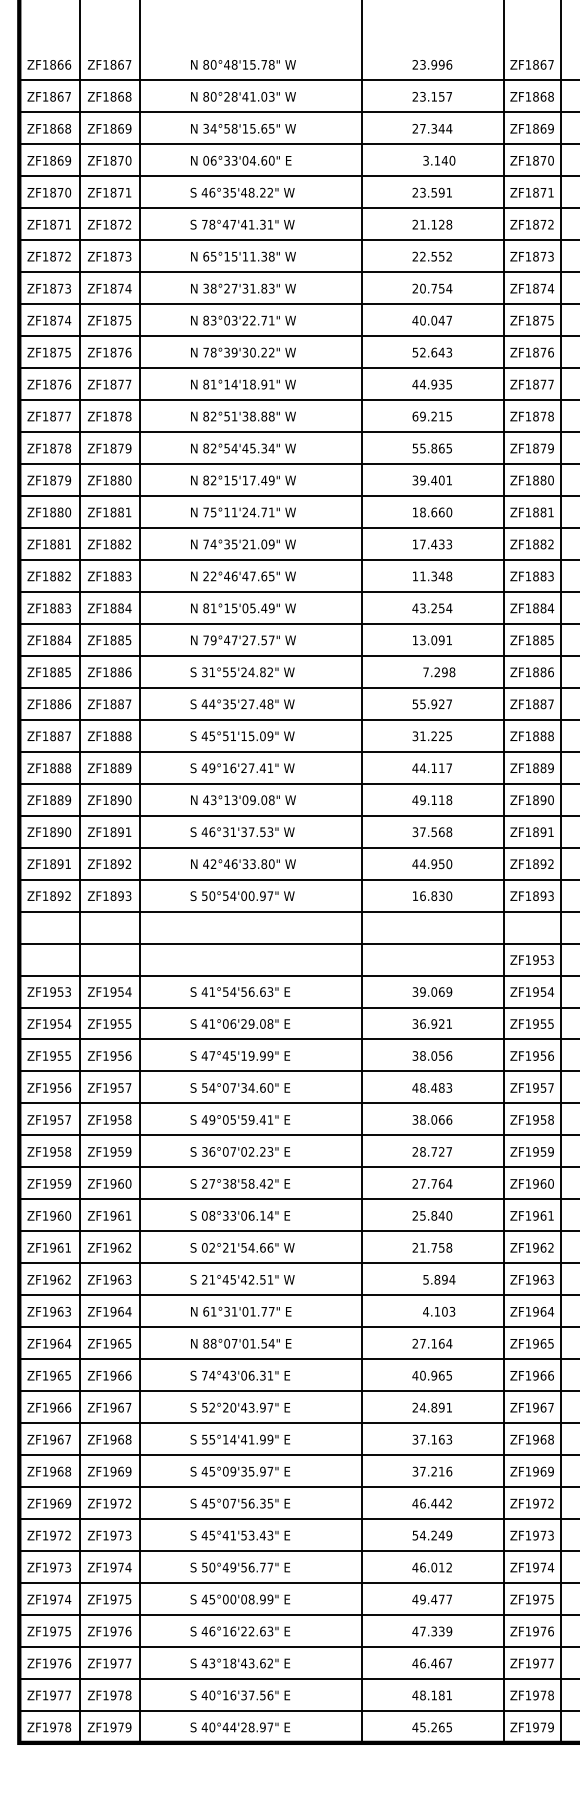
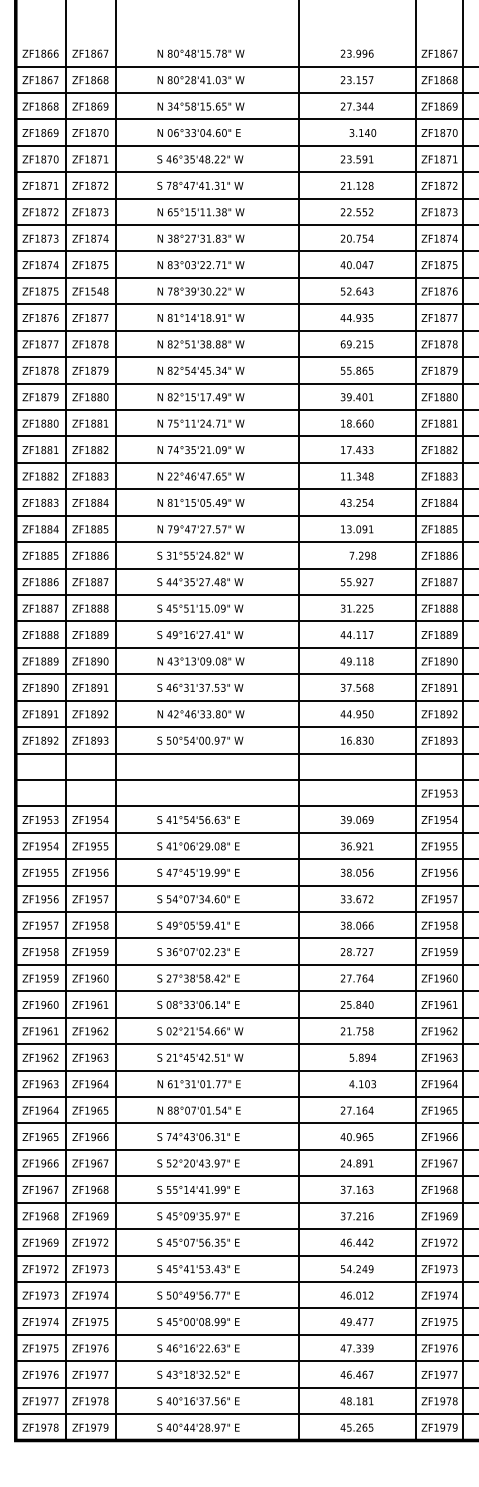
text: (120, 352) -> (99, 291), ZF1876 -> ZF1548
text: (432, 1087) -> (357, 898), 48.483 -> 33.672
text: (253, 1663) -> (209, 1374), 43°18'43.62" -> 43°18'32.52"

